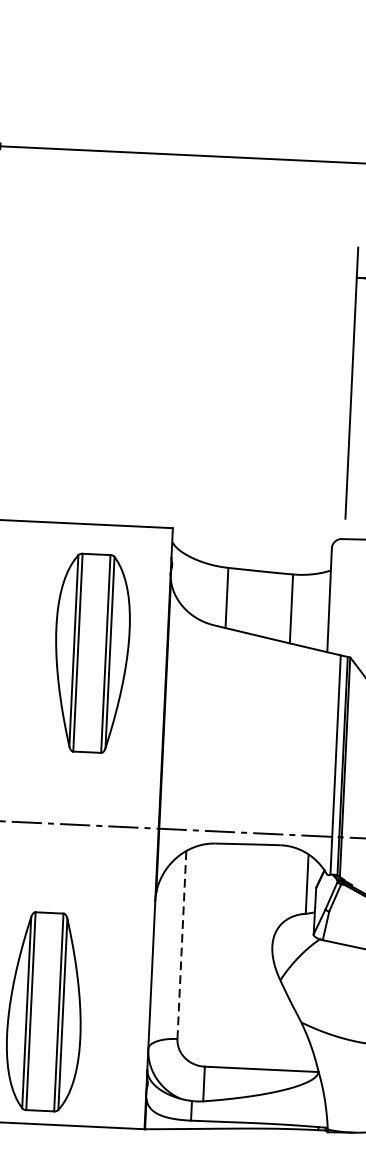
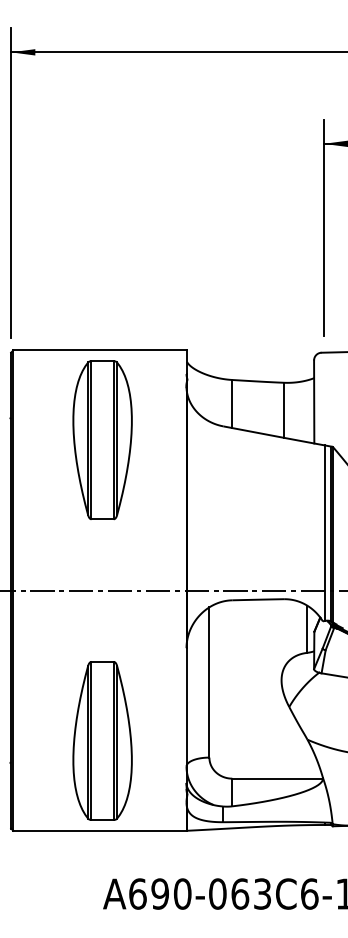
part: (91, 653) -> (102, 440), moved
line: (182, 945) -> (209, 682), dashed -> solid

